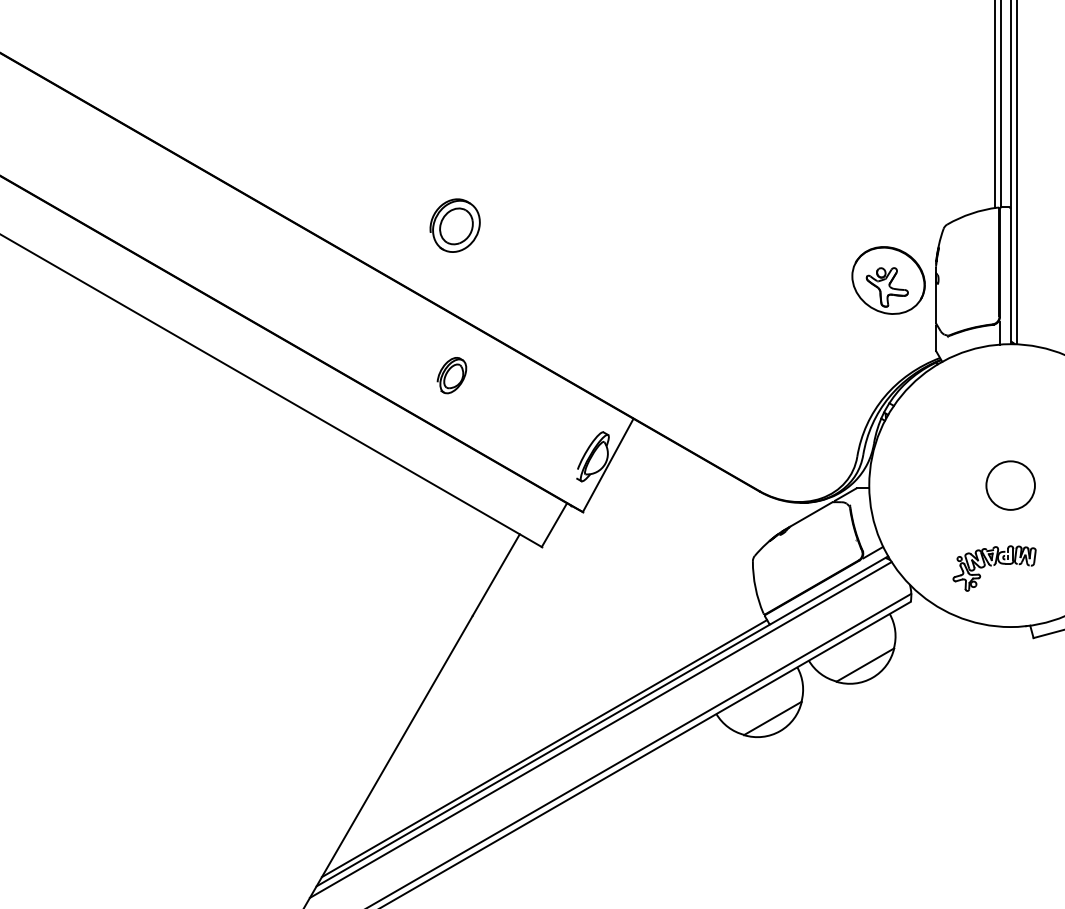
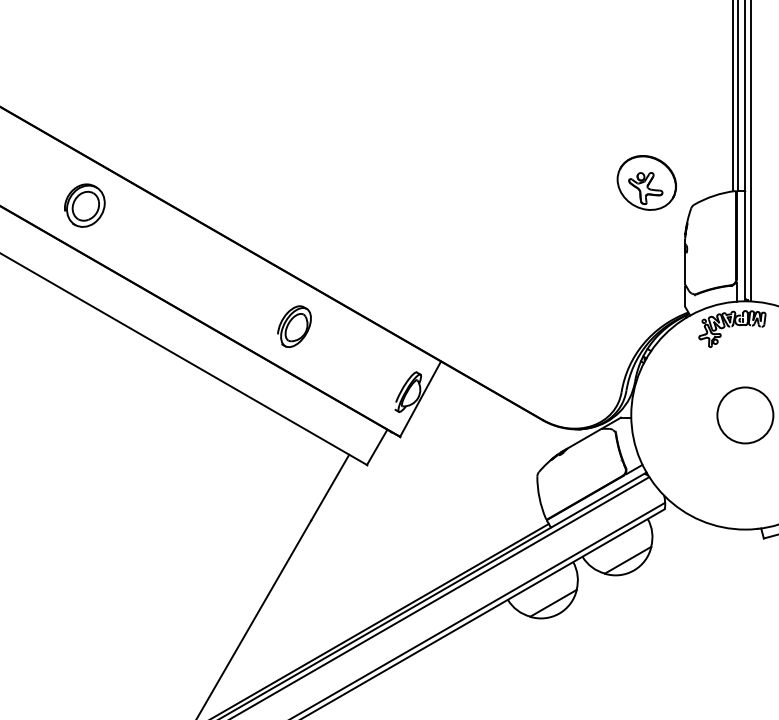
part: (454, 225) -> (84, 205), moved
part: (888, 280) -> (646, 182), moved
part: (451, 375) -> (294, 326), size x1.43
circle: (1010, 485) -> (745, 415), size x1.43
part: (994, 568) -> (732, 329), moved

